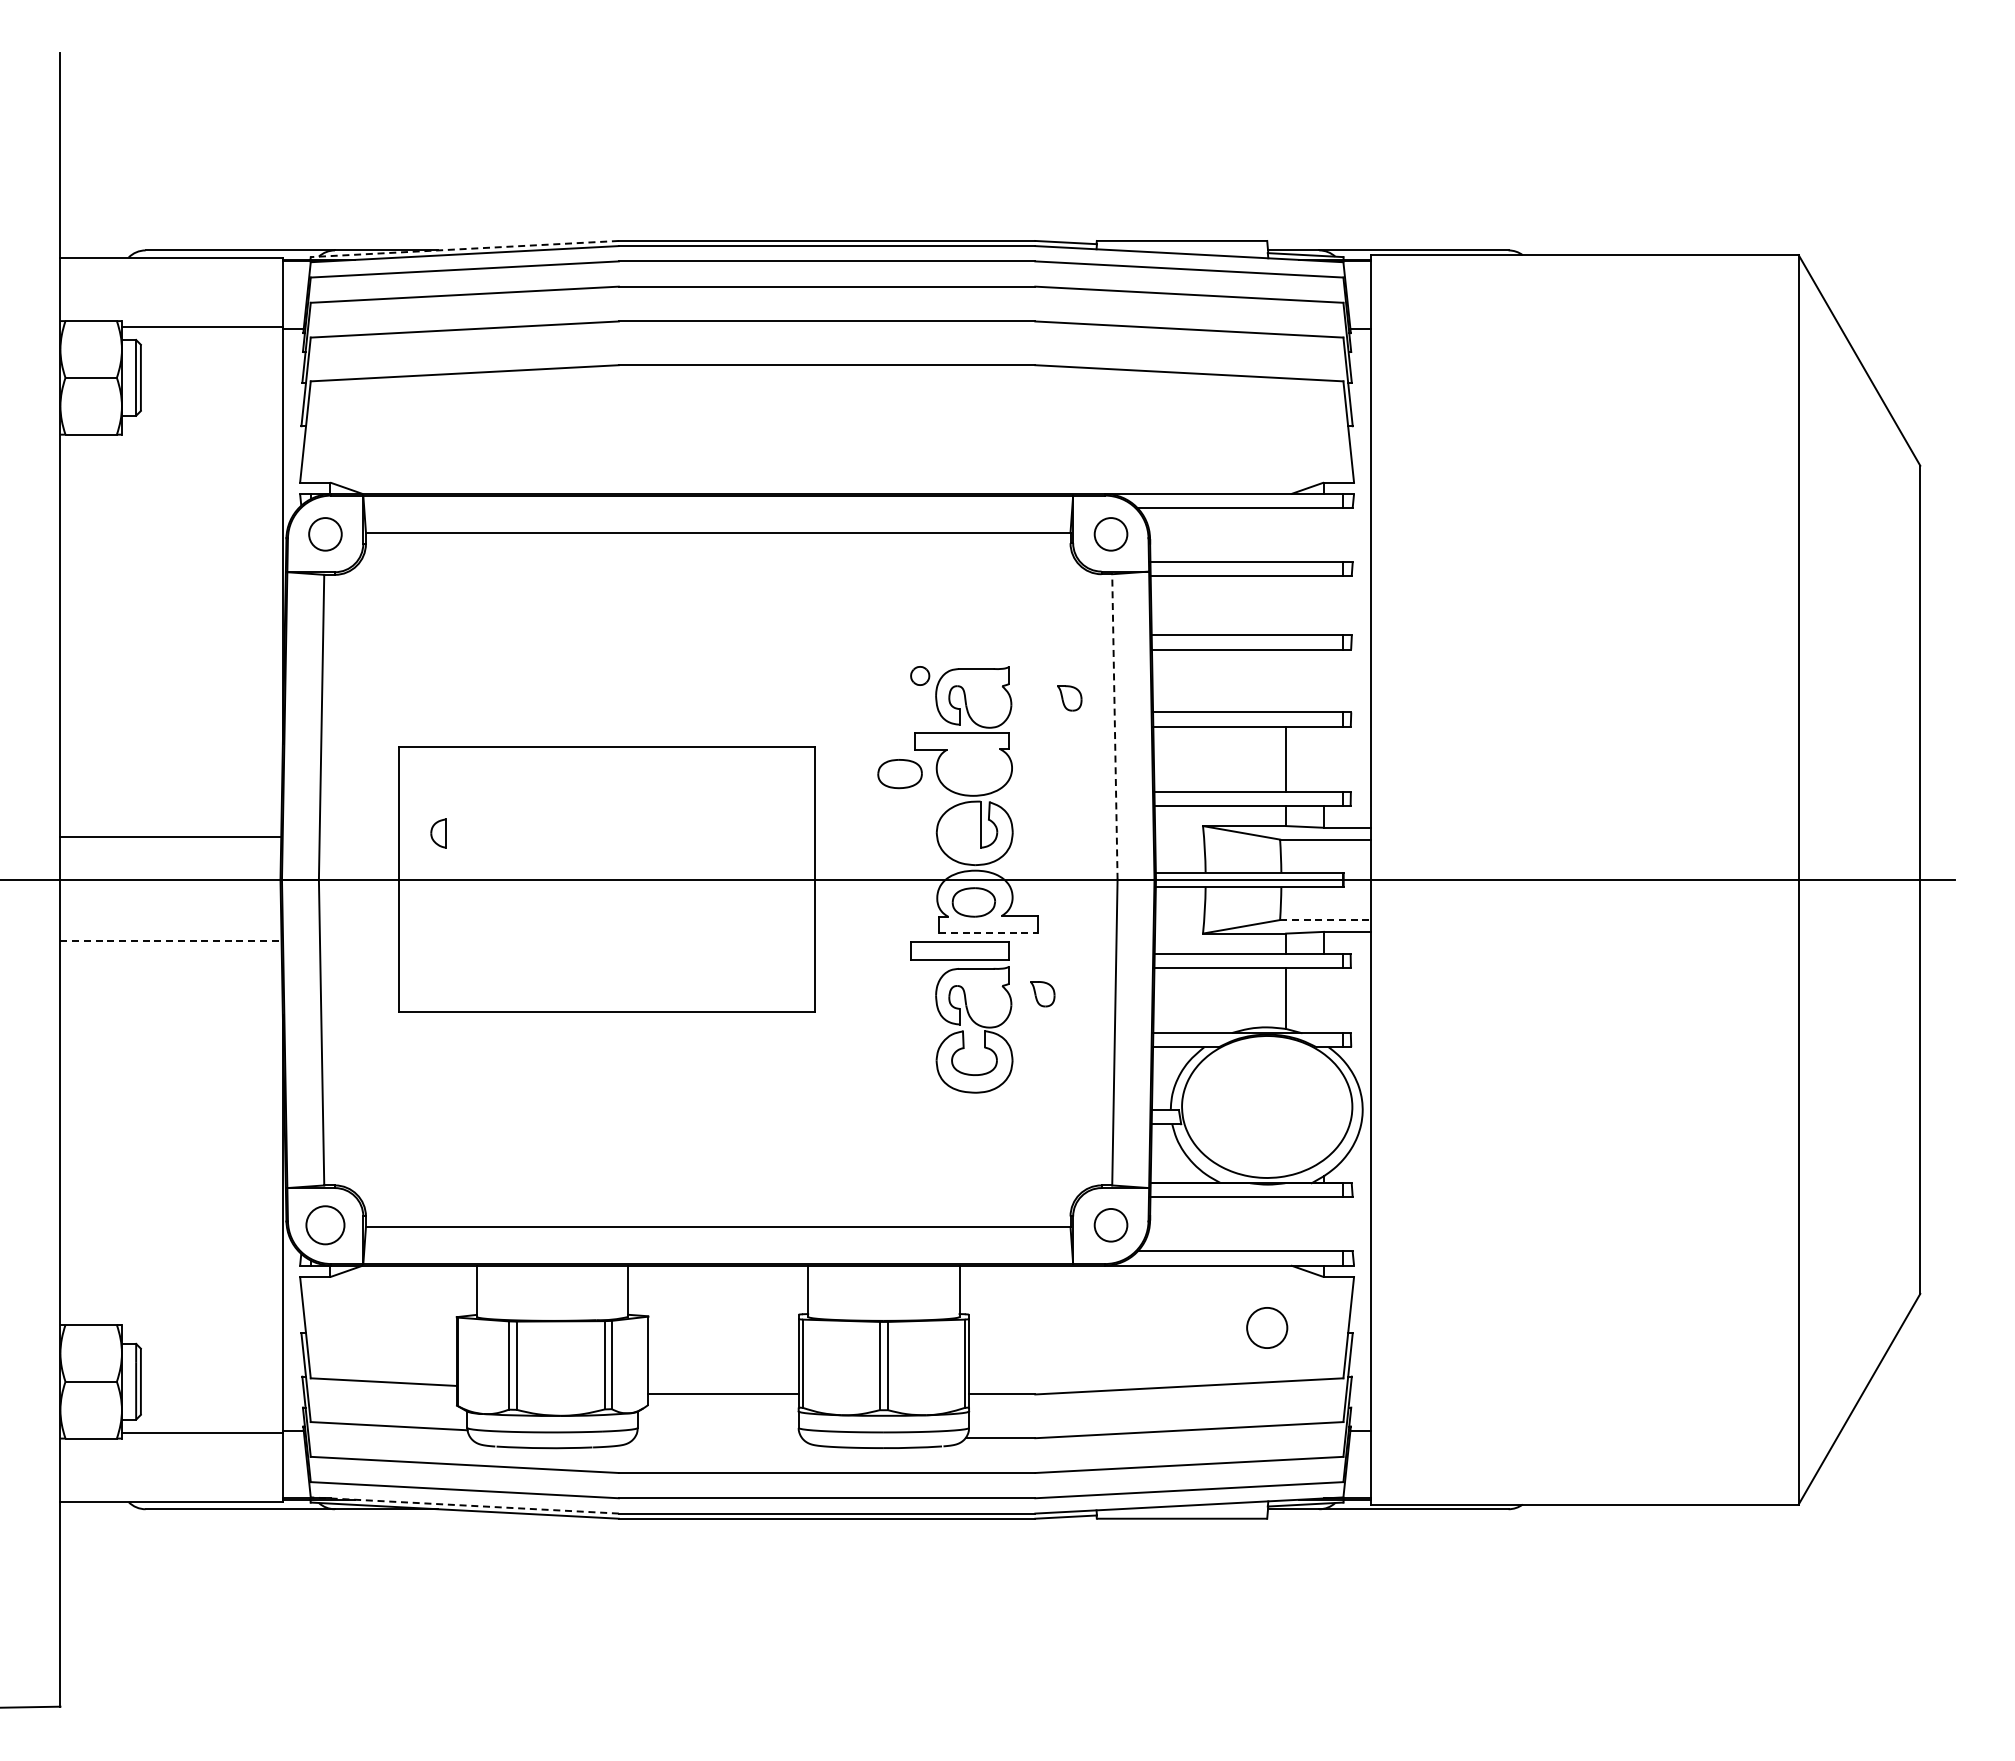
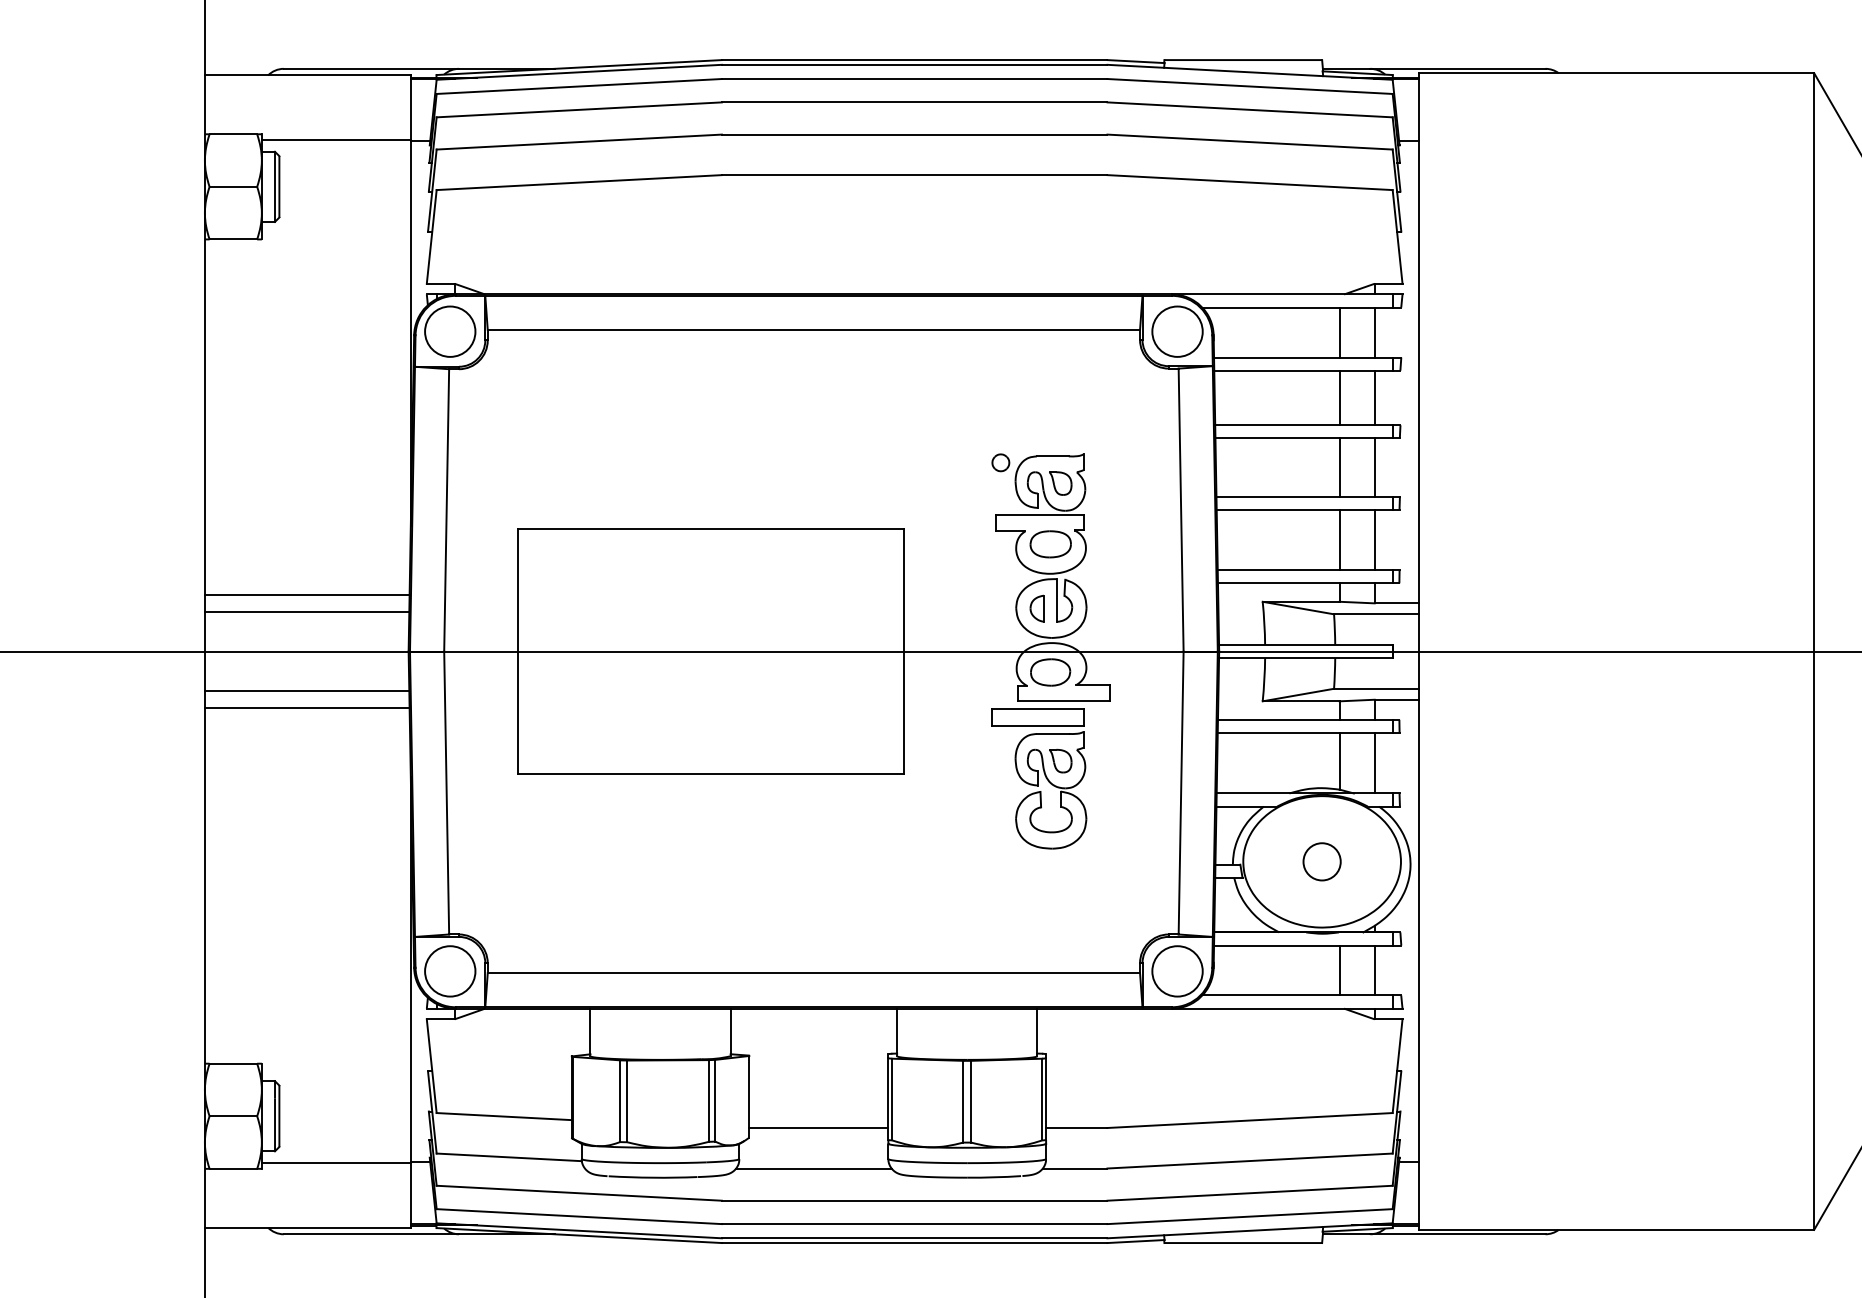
line: (464, 249) -> (578, 67), dashed -> solid
circle: (325, 534) -> (450, 331), size x1.67
circle: (1110, 534) -> (1177, 331), size x1.67
line: (1286, 535) -> (1339, 332), added
line: (1324, 535) -> (1375, 332), added
line: (1286, 605) -> (1339, 397), added
line: (1324, 605) -> (1375, 397), added
line: (1286, 680) -> (1339, 467), added
line: (1324, 680) -> (1375, 467), added
part: (1069, 698) -> (1060, 483), moved
line: (1114, 727) -> (1180, 510), dashed -> solid
line: (1324, 758) -> (1375, 539), added
part: (899, 774) -> (1050, 544), moved
line: (170, 818) -> (306, 594), added
part: (438, 833) -> (1037, 608), moved
line: (1325, 920) -> (1376, 689), dashed -> solid
line: (170, 922) -> (306, 691), added
line: (988, 933) -> (1064, 701), dashed -> solid
line: (171, 941) -> (307, 708), dashed -> solid
part: (1042, 994) -> (1060, 761), moved
line: (1324, 1000) -> (1375, 763), added
line: (1286, 1224) -> (1339, 970), added
line: (1324, 1224) -> (1375, 970), added
circle: (325, 1225) -> (450, 971), size x1.43
circle: (1110, 1225) -> (1177, 971), size x1.67
circle: (1267, 1327) -> (1322, 861), moved
line: (718, 1438) -> (814, 1168), added
line: (464, 1505) -> (578, 1230), dashed -> solid

